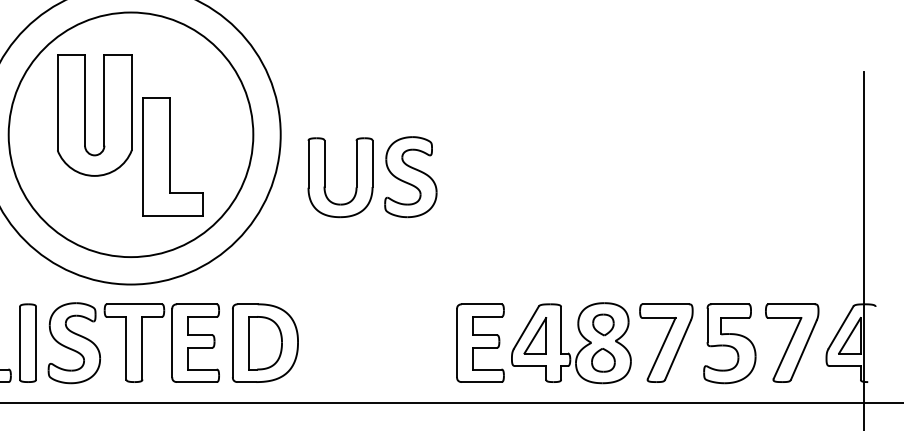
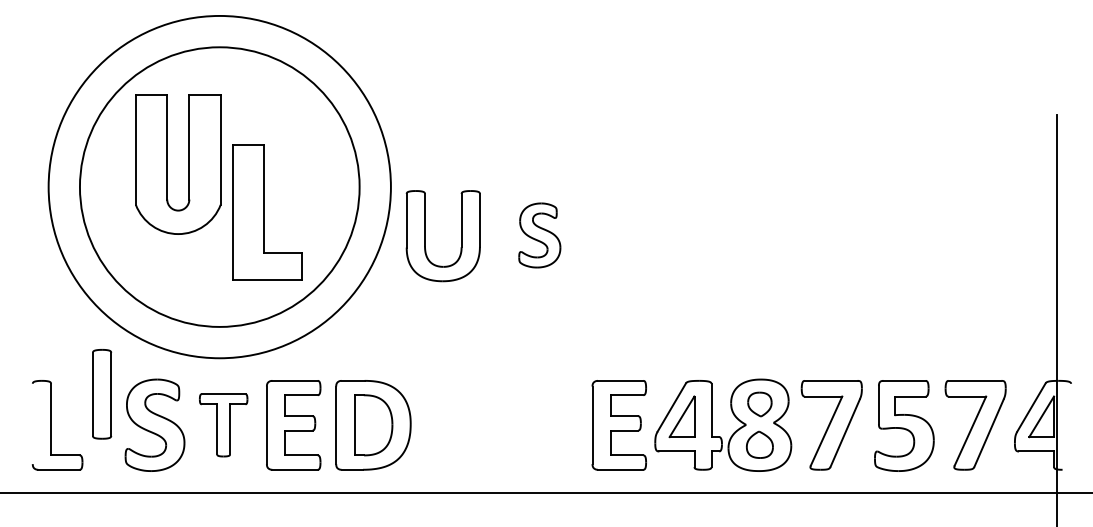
part: (410, 177) -> (539, 235), size x0.7
part: (324, 178) -> (425, 236), moved
part: (28, 343) -> (102, 394), moved
part: (134, 343) -> (223, 425), size x0.7

